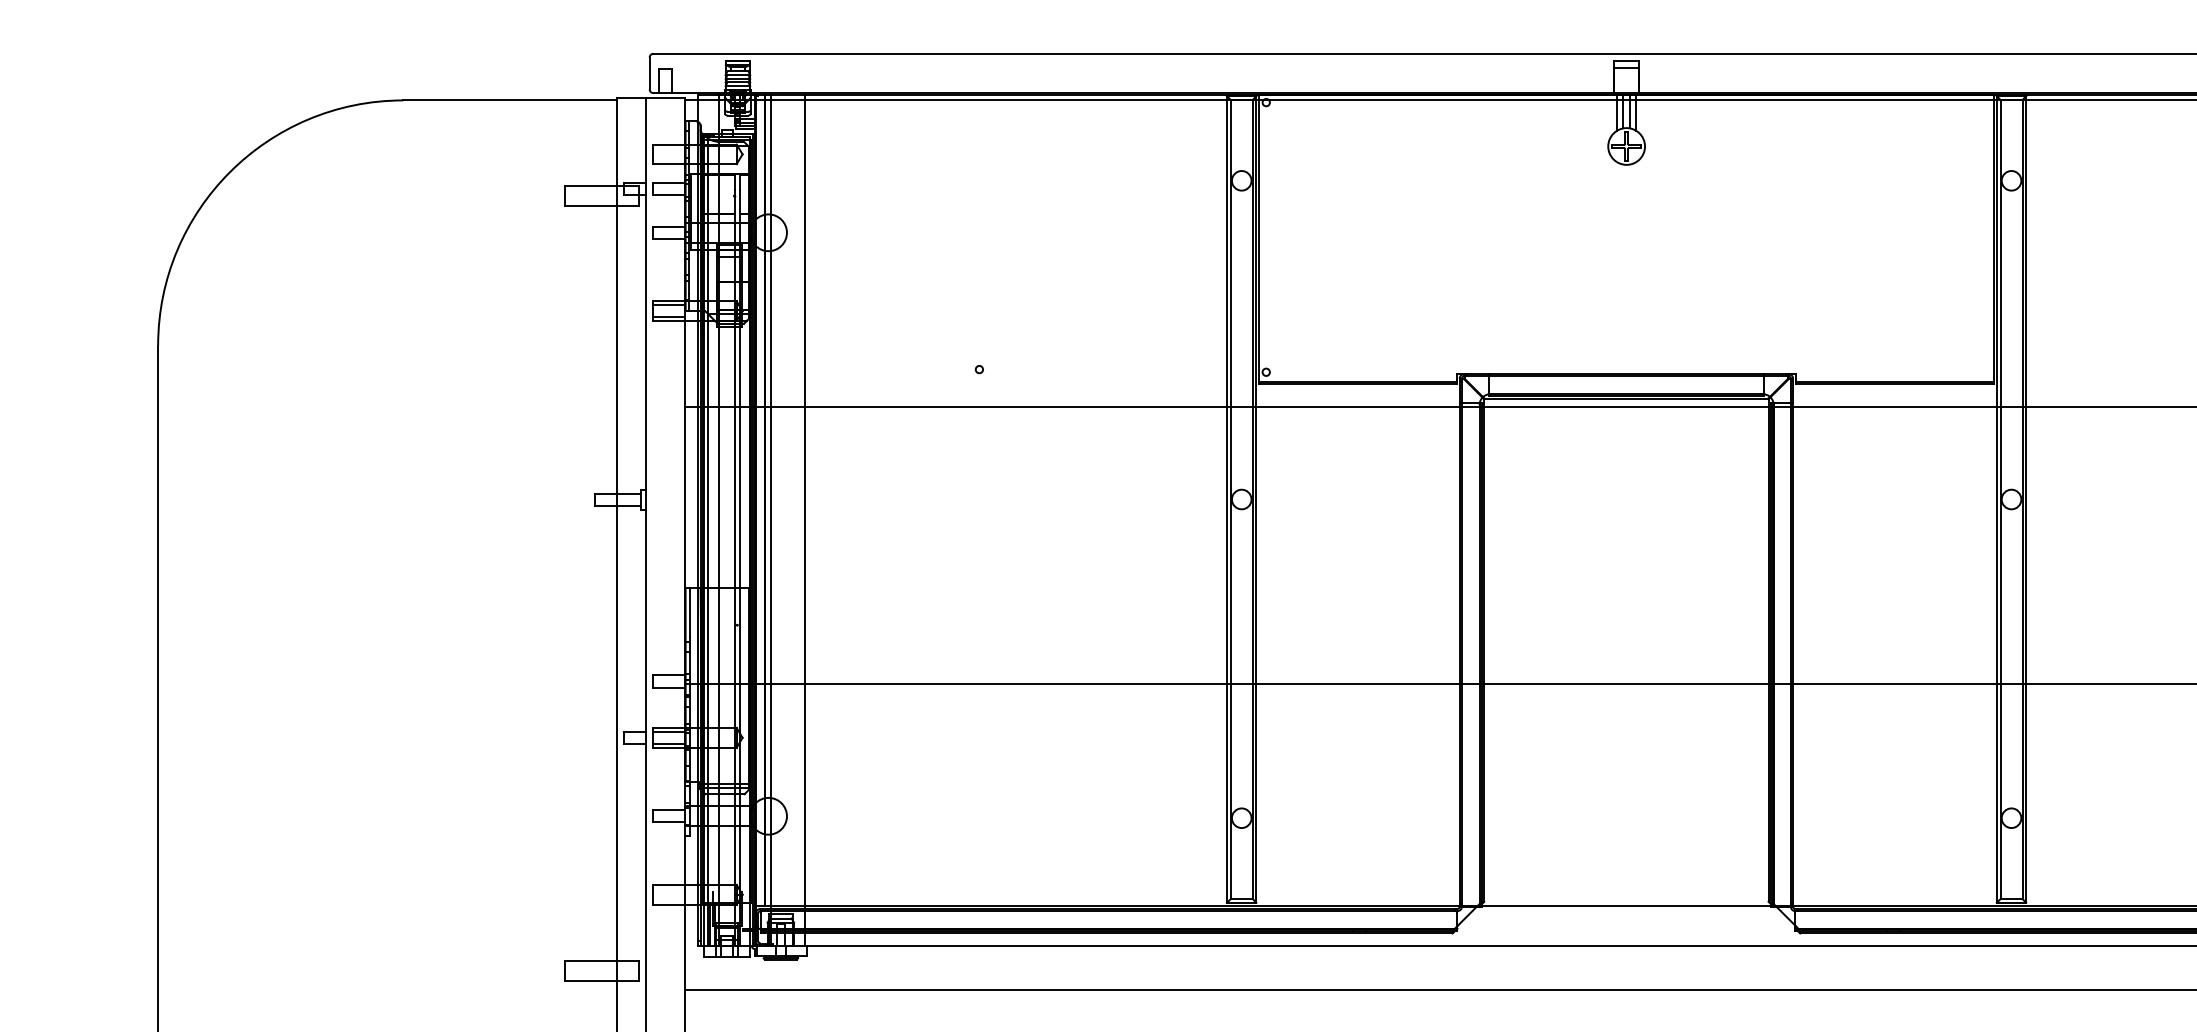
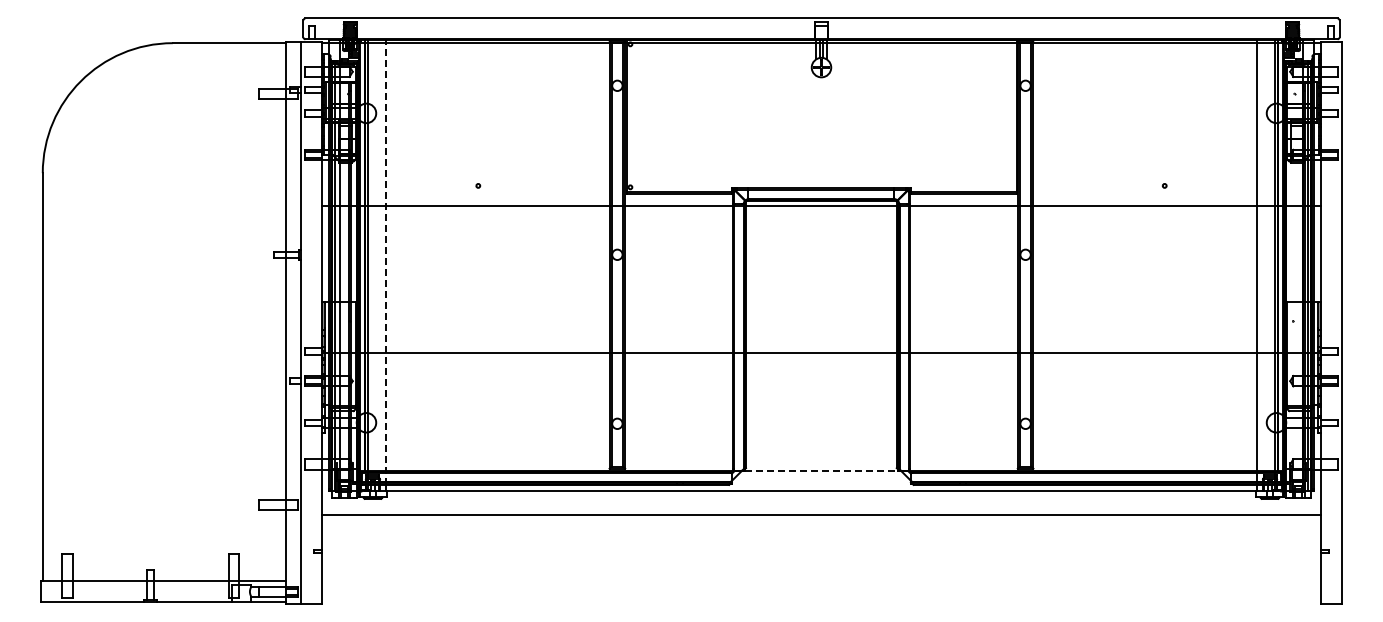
line: (804, 514) -> (385, 262), solid -> dashed
line: (1626, 906) -> (821, 470), solid -> dashed

